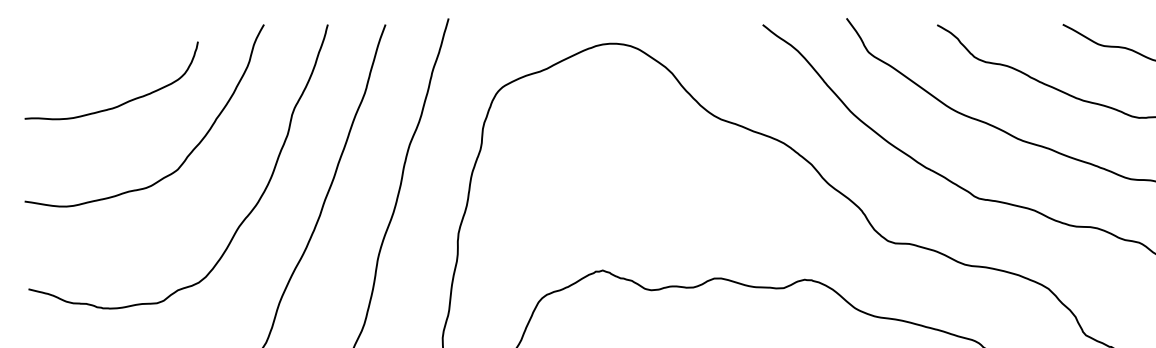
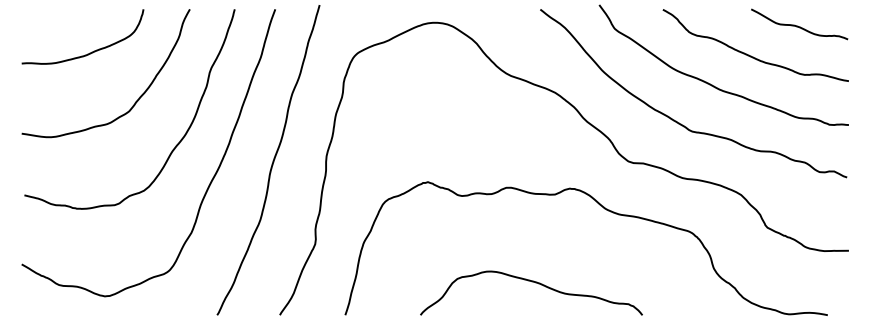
curve: (121, 103) -> (89, 52), moved

